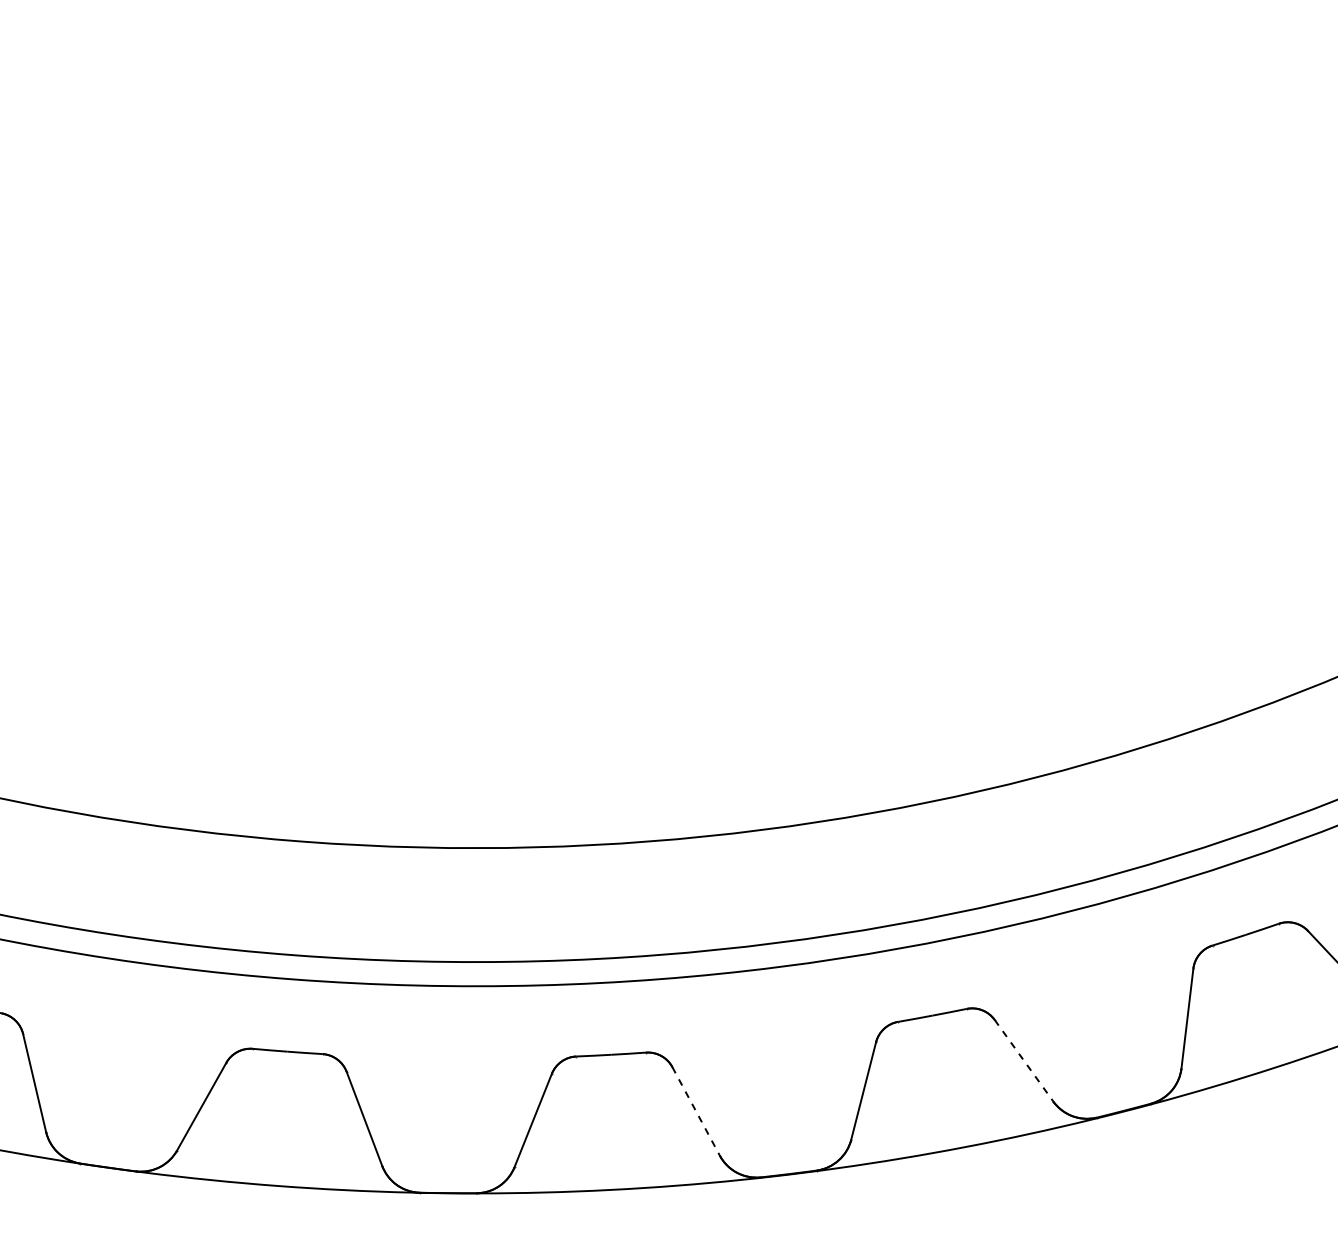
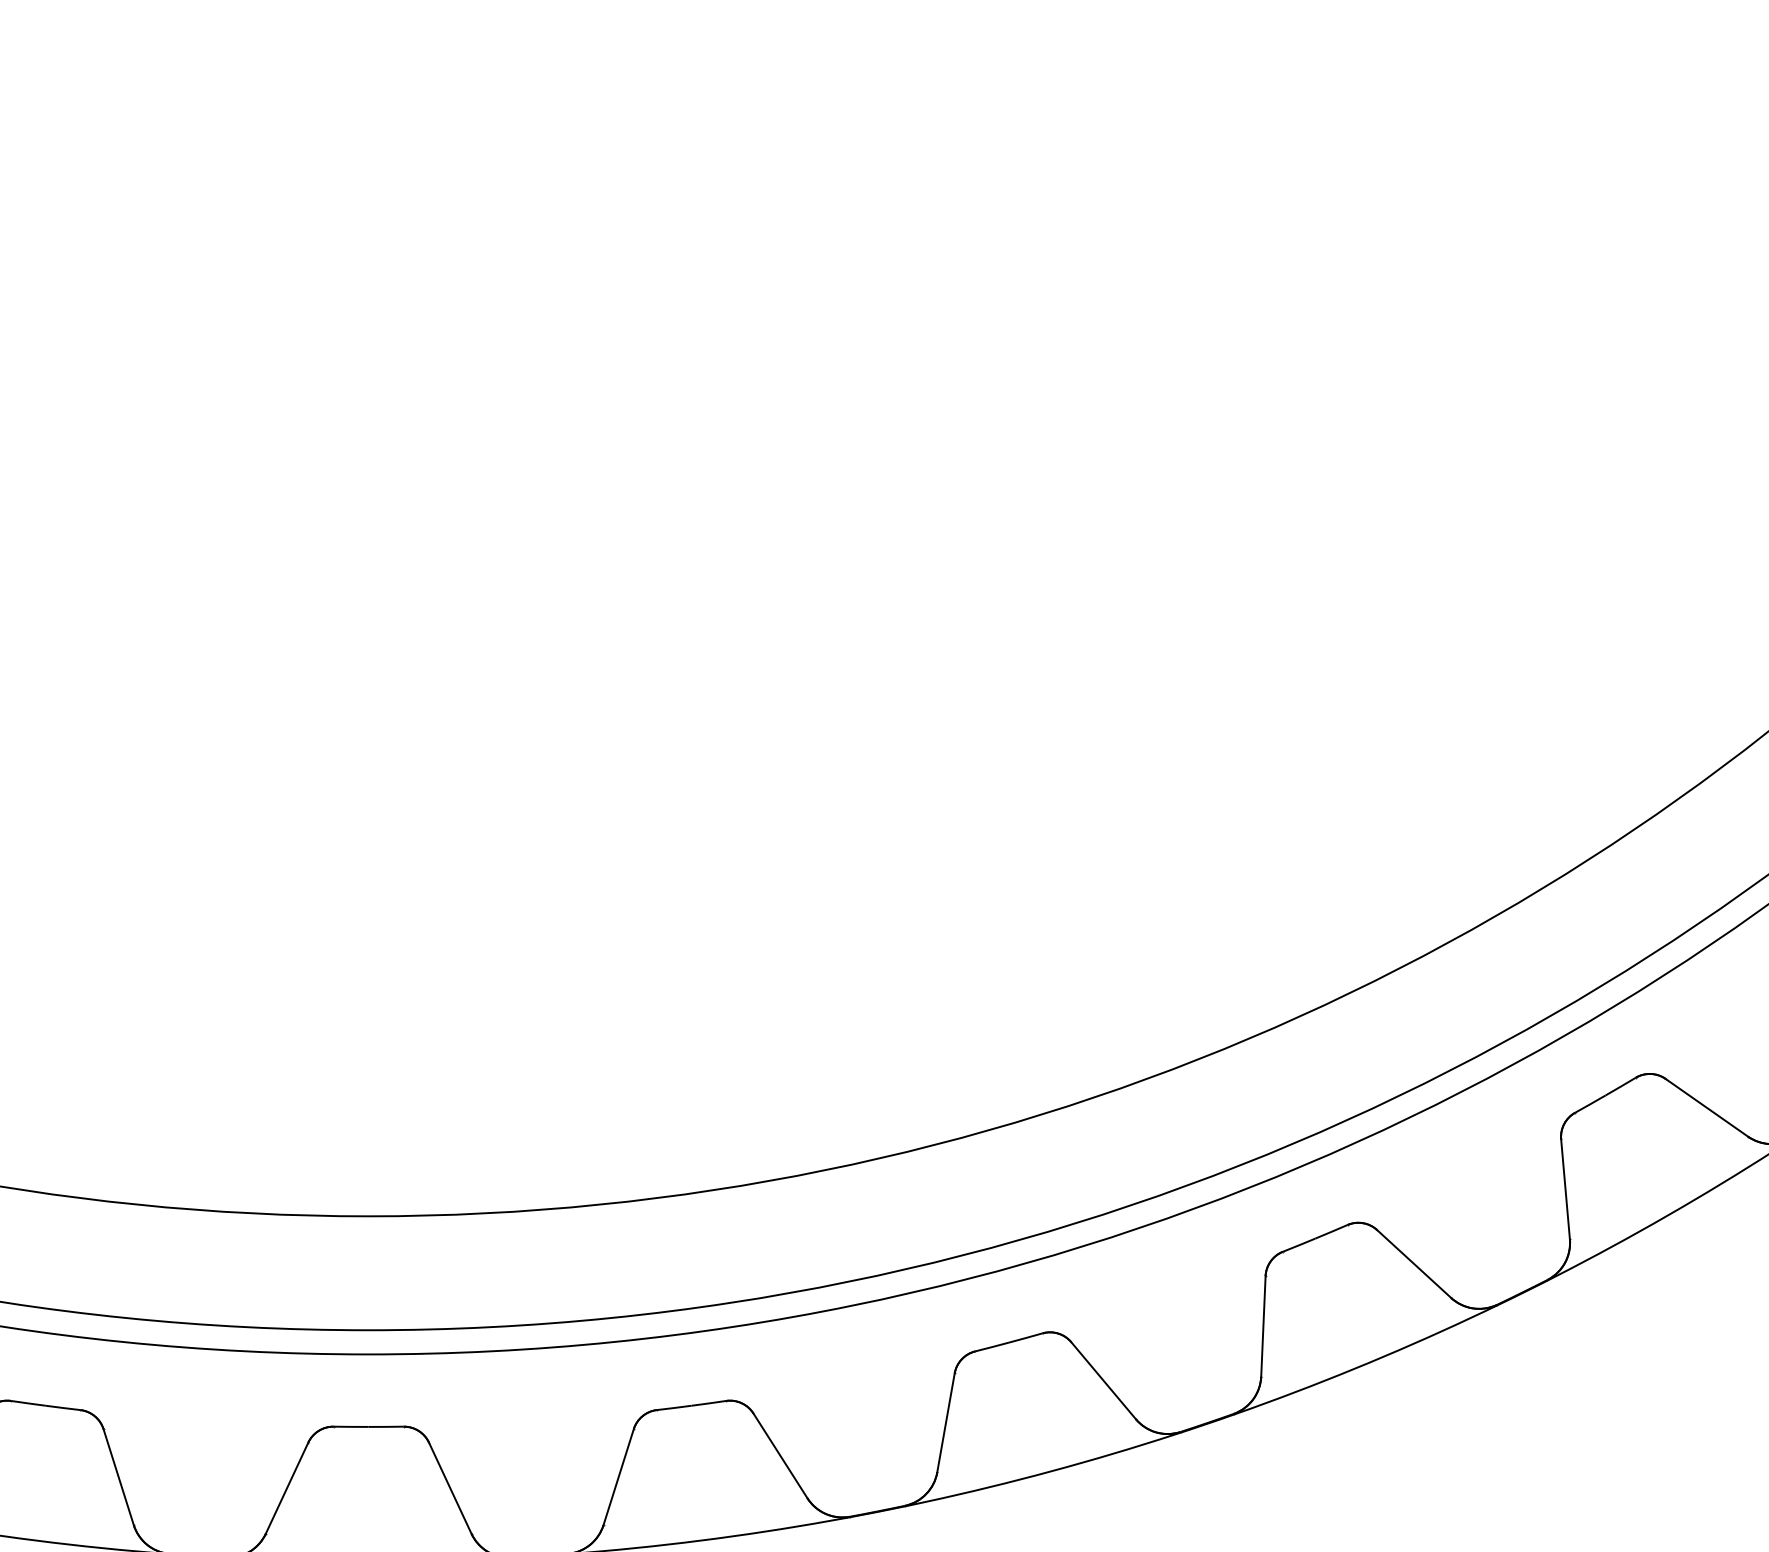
line: (1023, 1061) -> (1103, 1381), dashed -> solid
line: (696, 1112) -> (780, 1456), dashed -> solid

